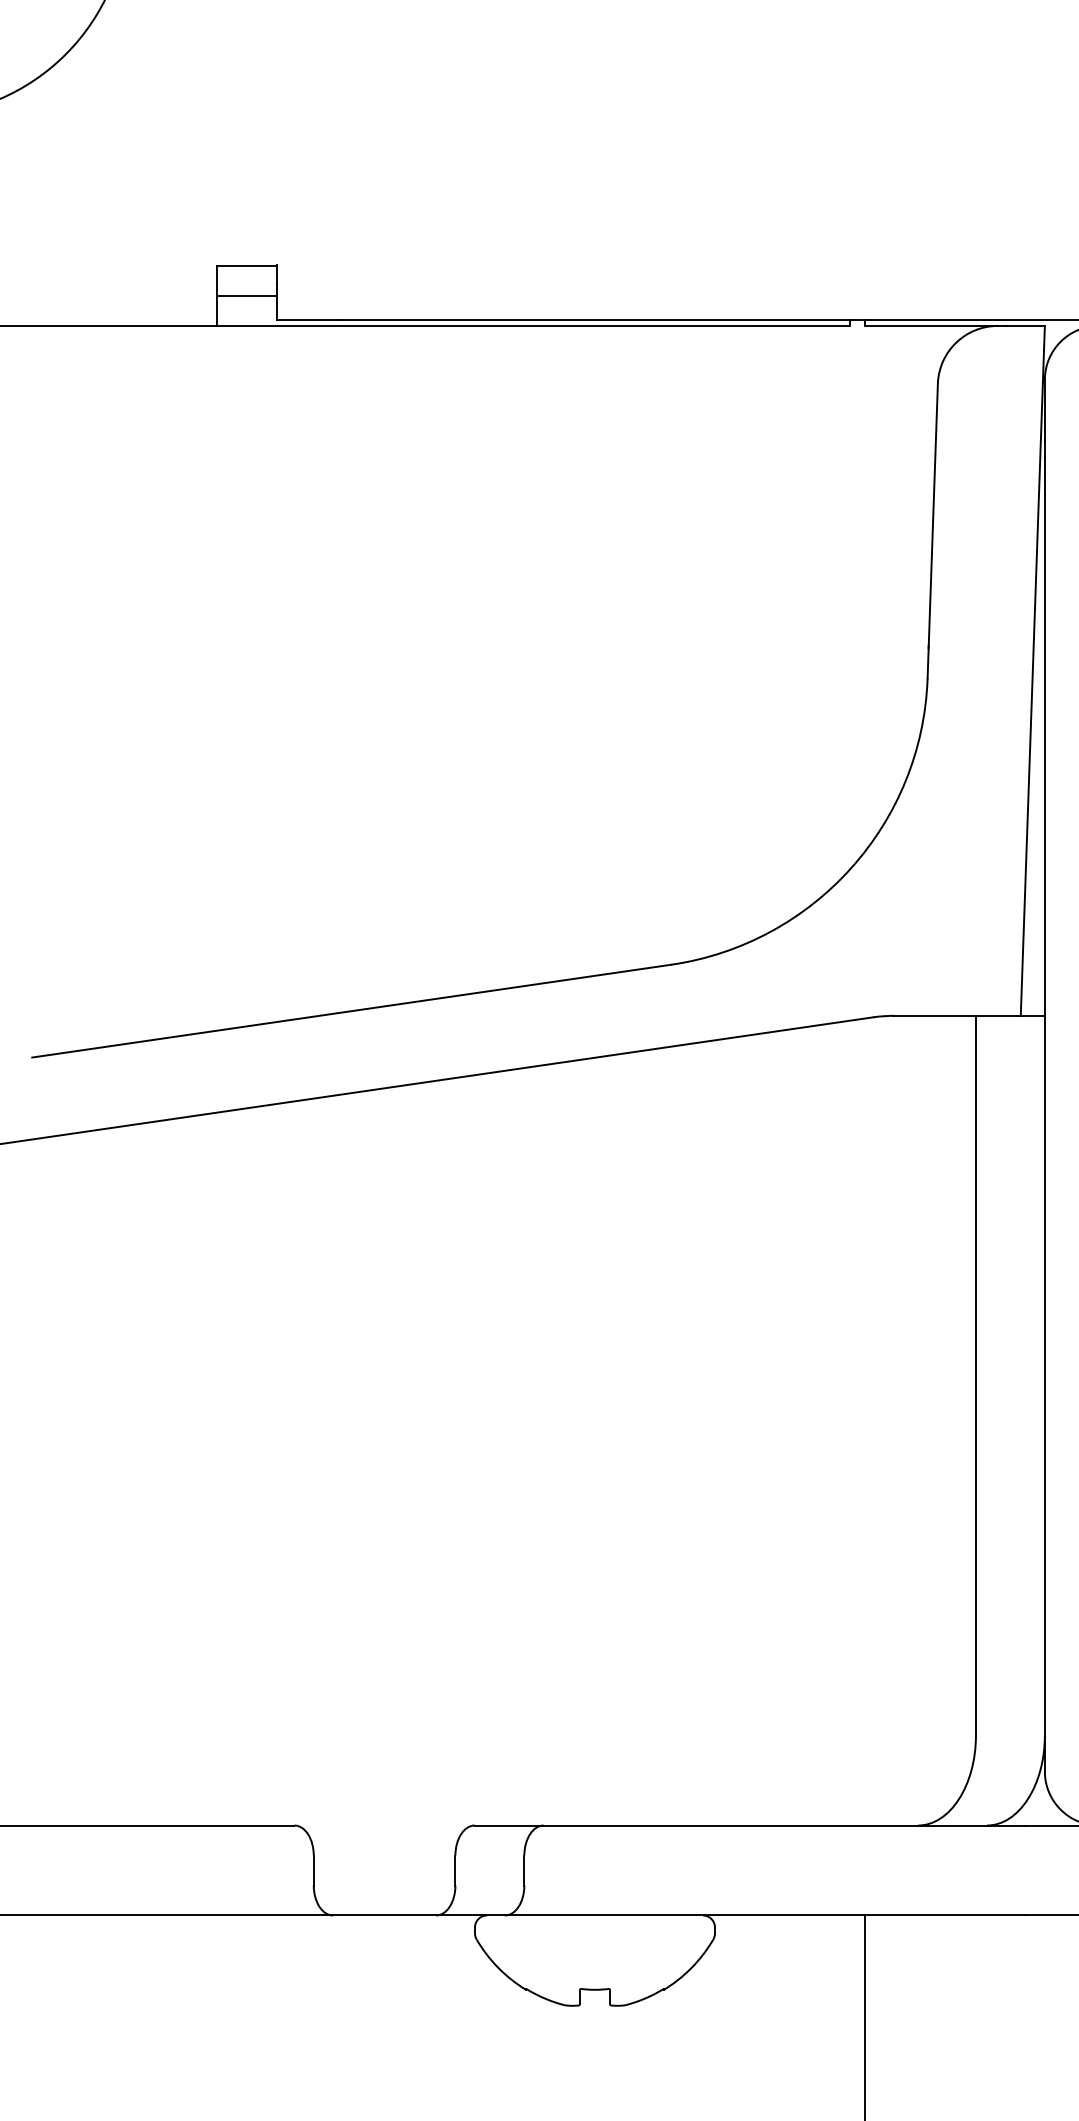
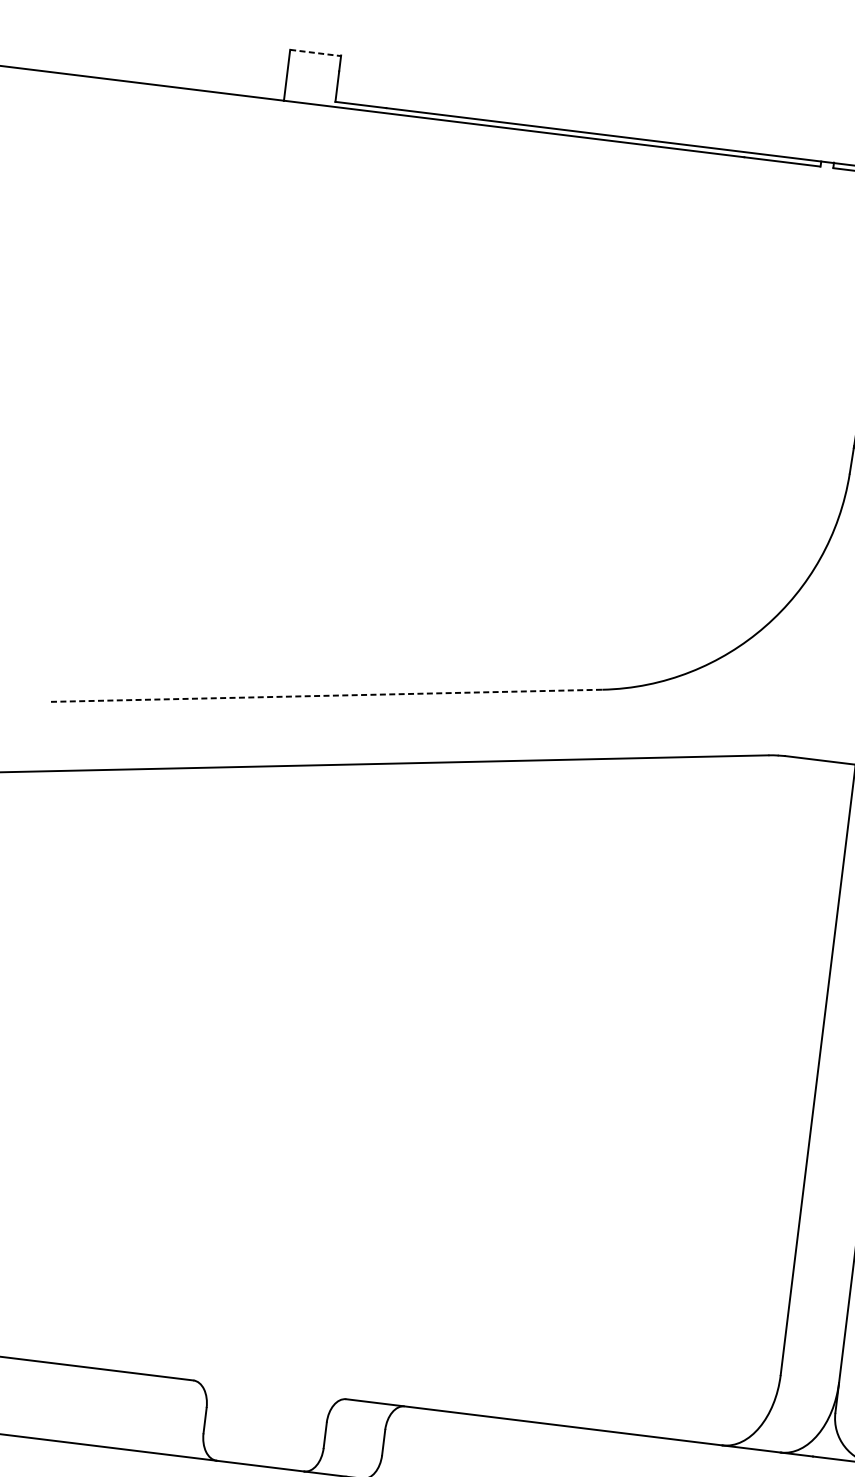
line: (247, 265) -> (316, 52), solid -> dashed
line: (247, 295) -> (312, 78), removed
line: (351, 1011) -> (326, 696), solid -> dashed

